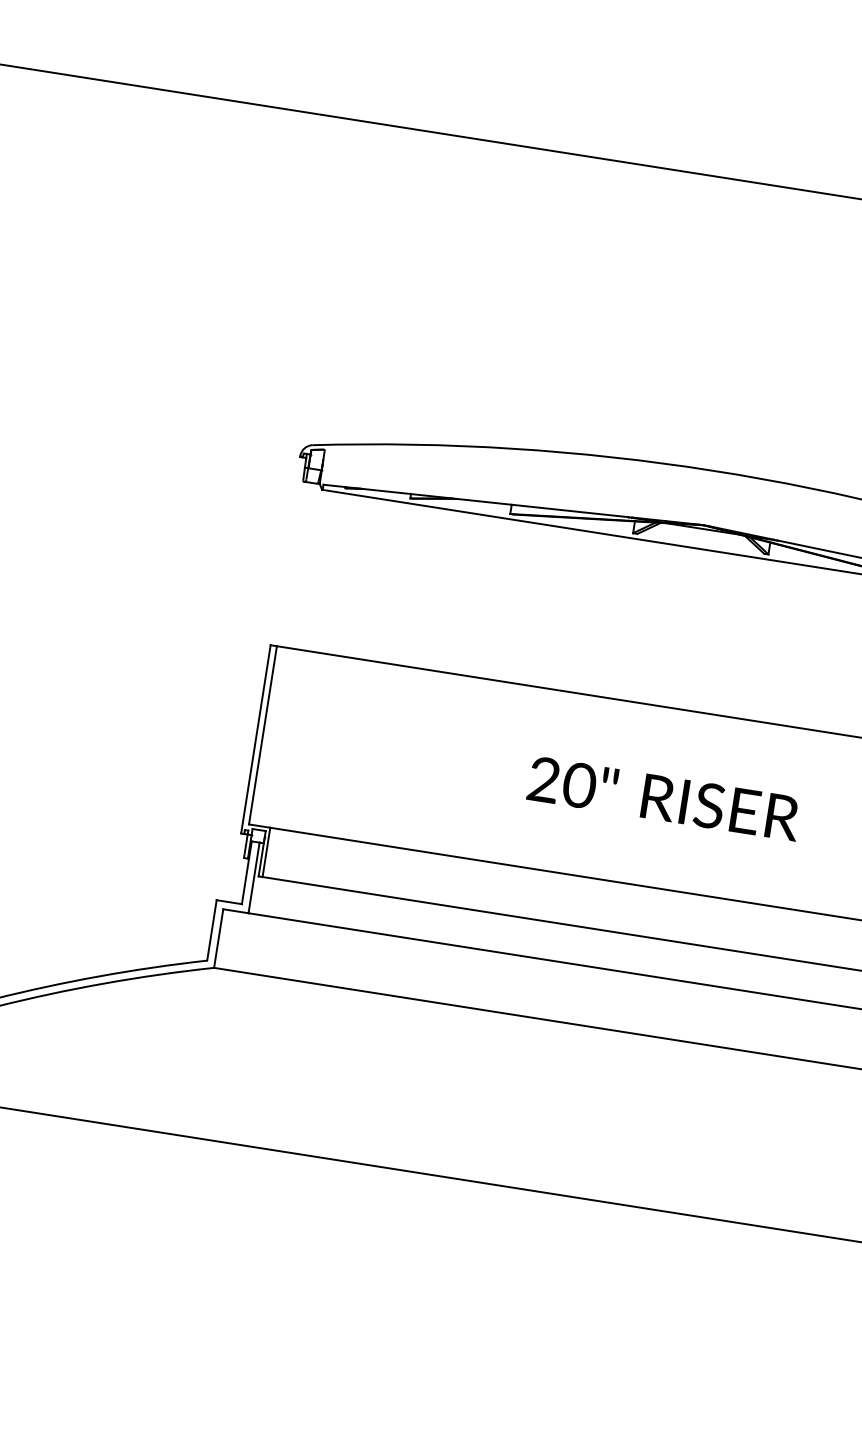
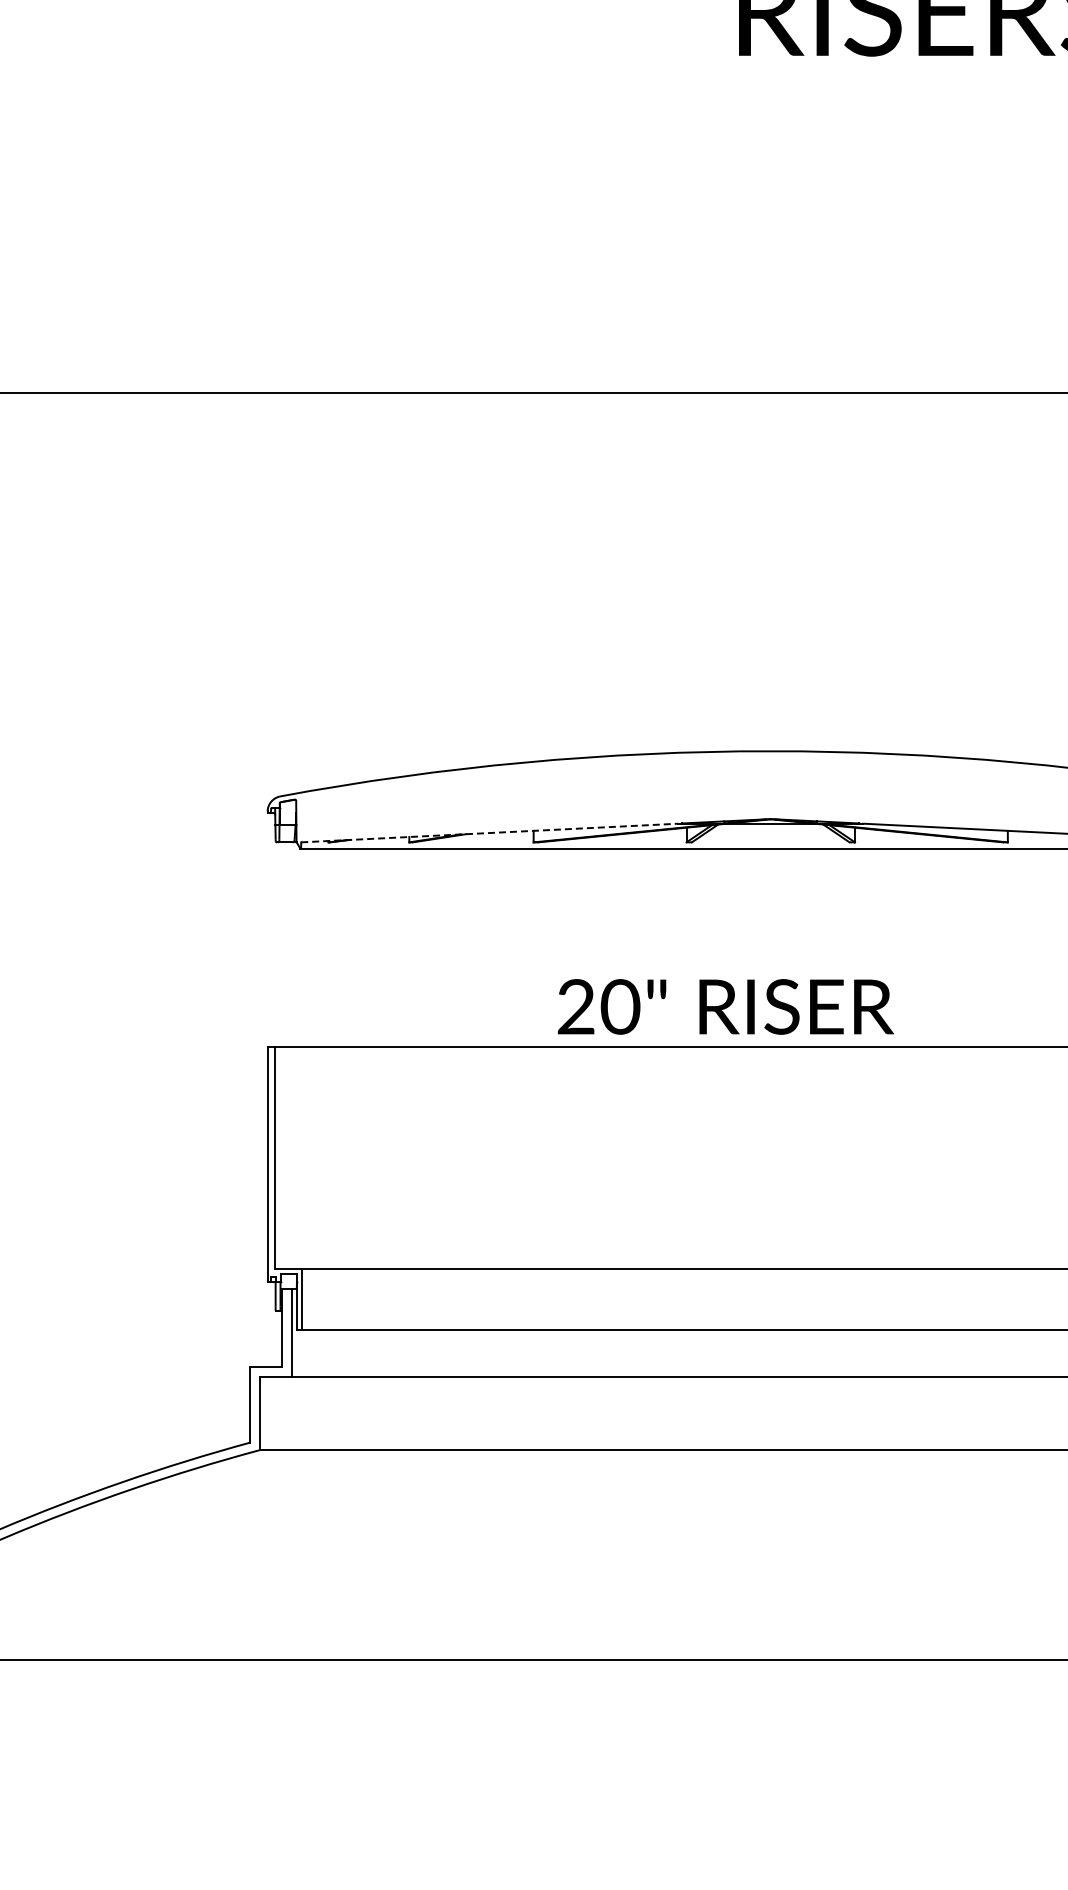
line: (475, 501) -> (489, 833), solid -> dashed
text: (664, 798) -> (725, 1006), moved

